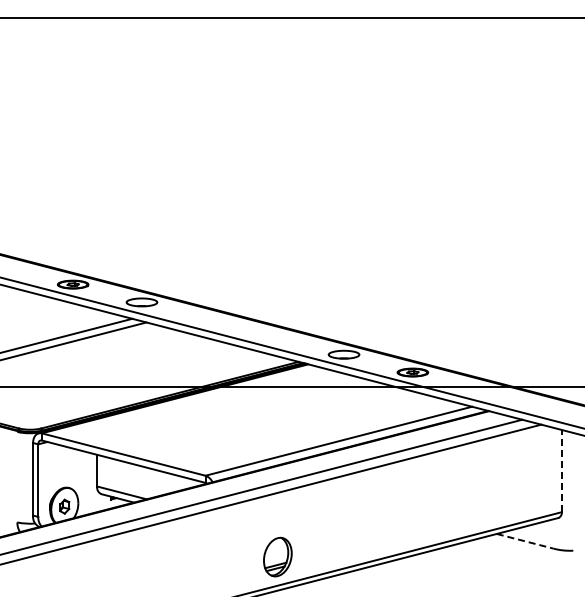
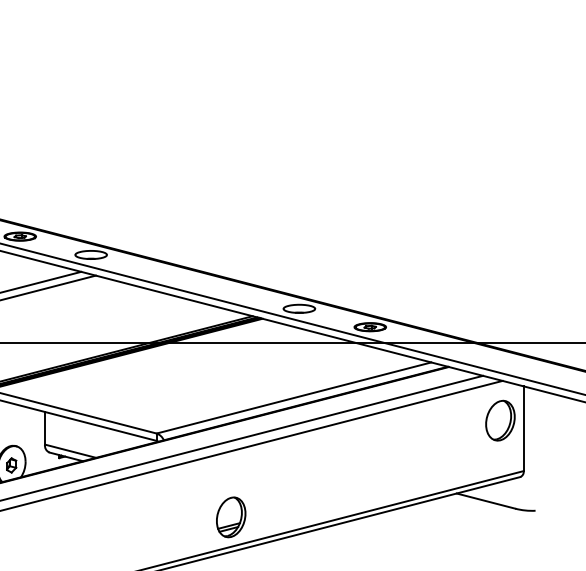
part: (538, 463) -> (499, 420), added
line: (561, 470) -> (523, 428), dashed -> solid
line: (525, 541) -> (486, 501), dashed -> solid

